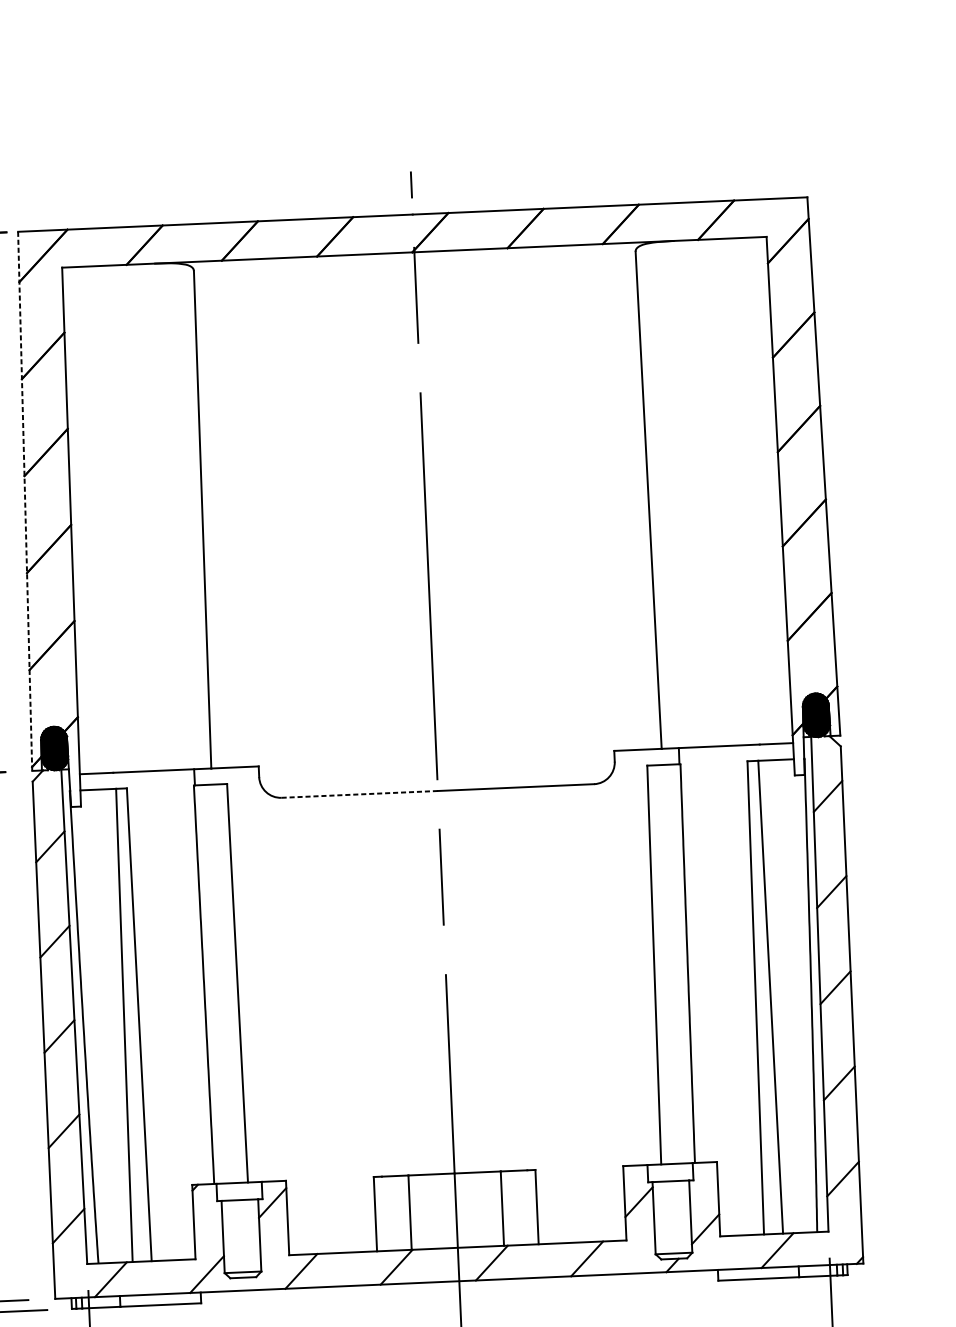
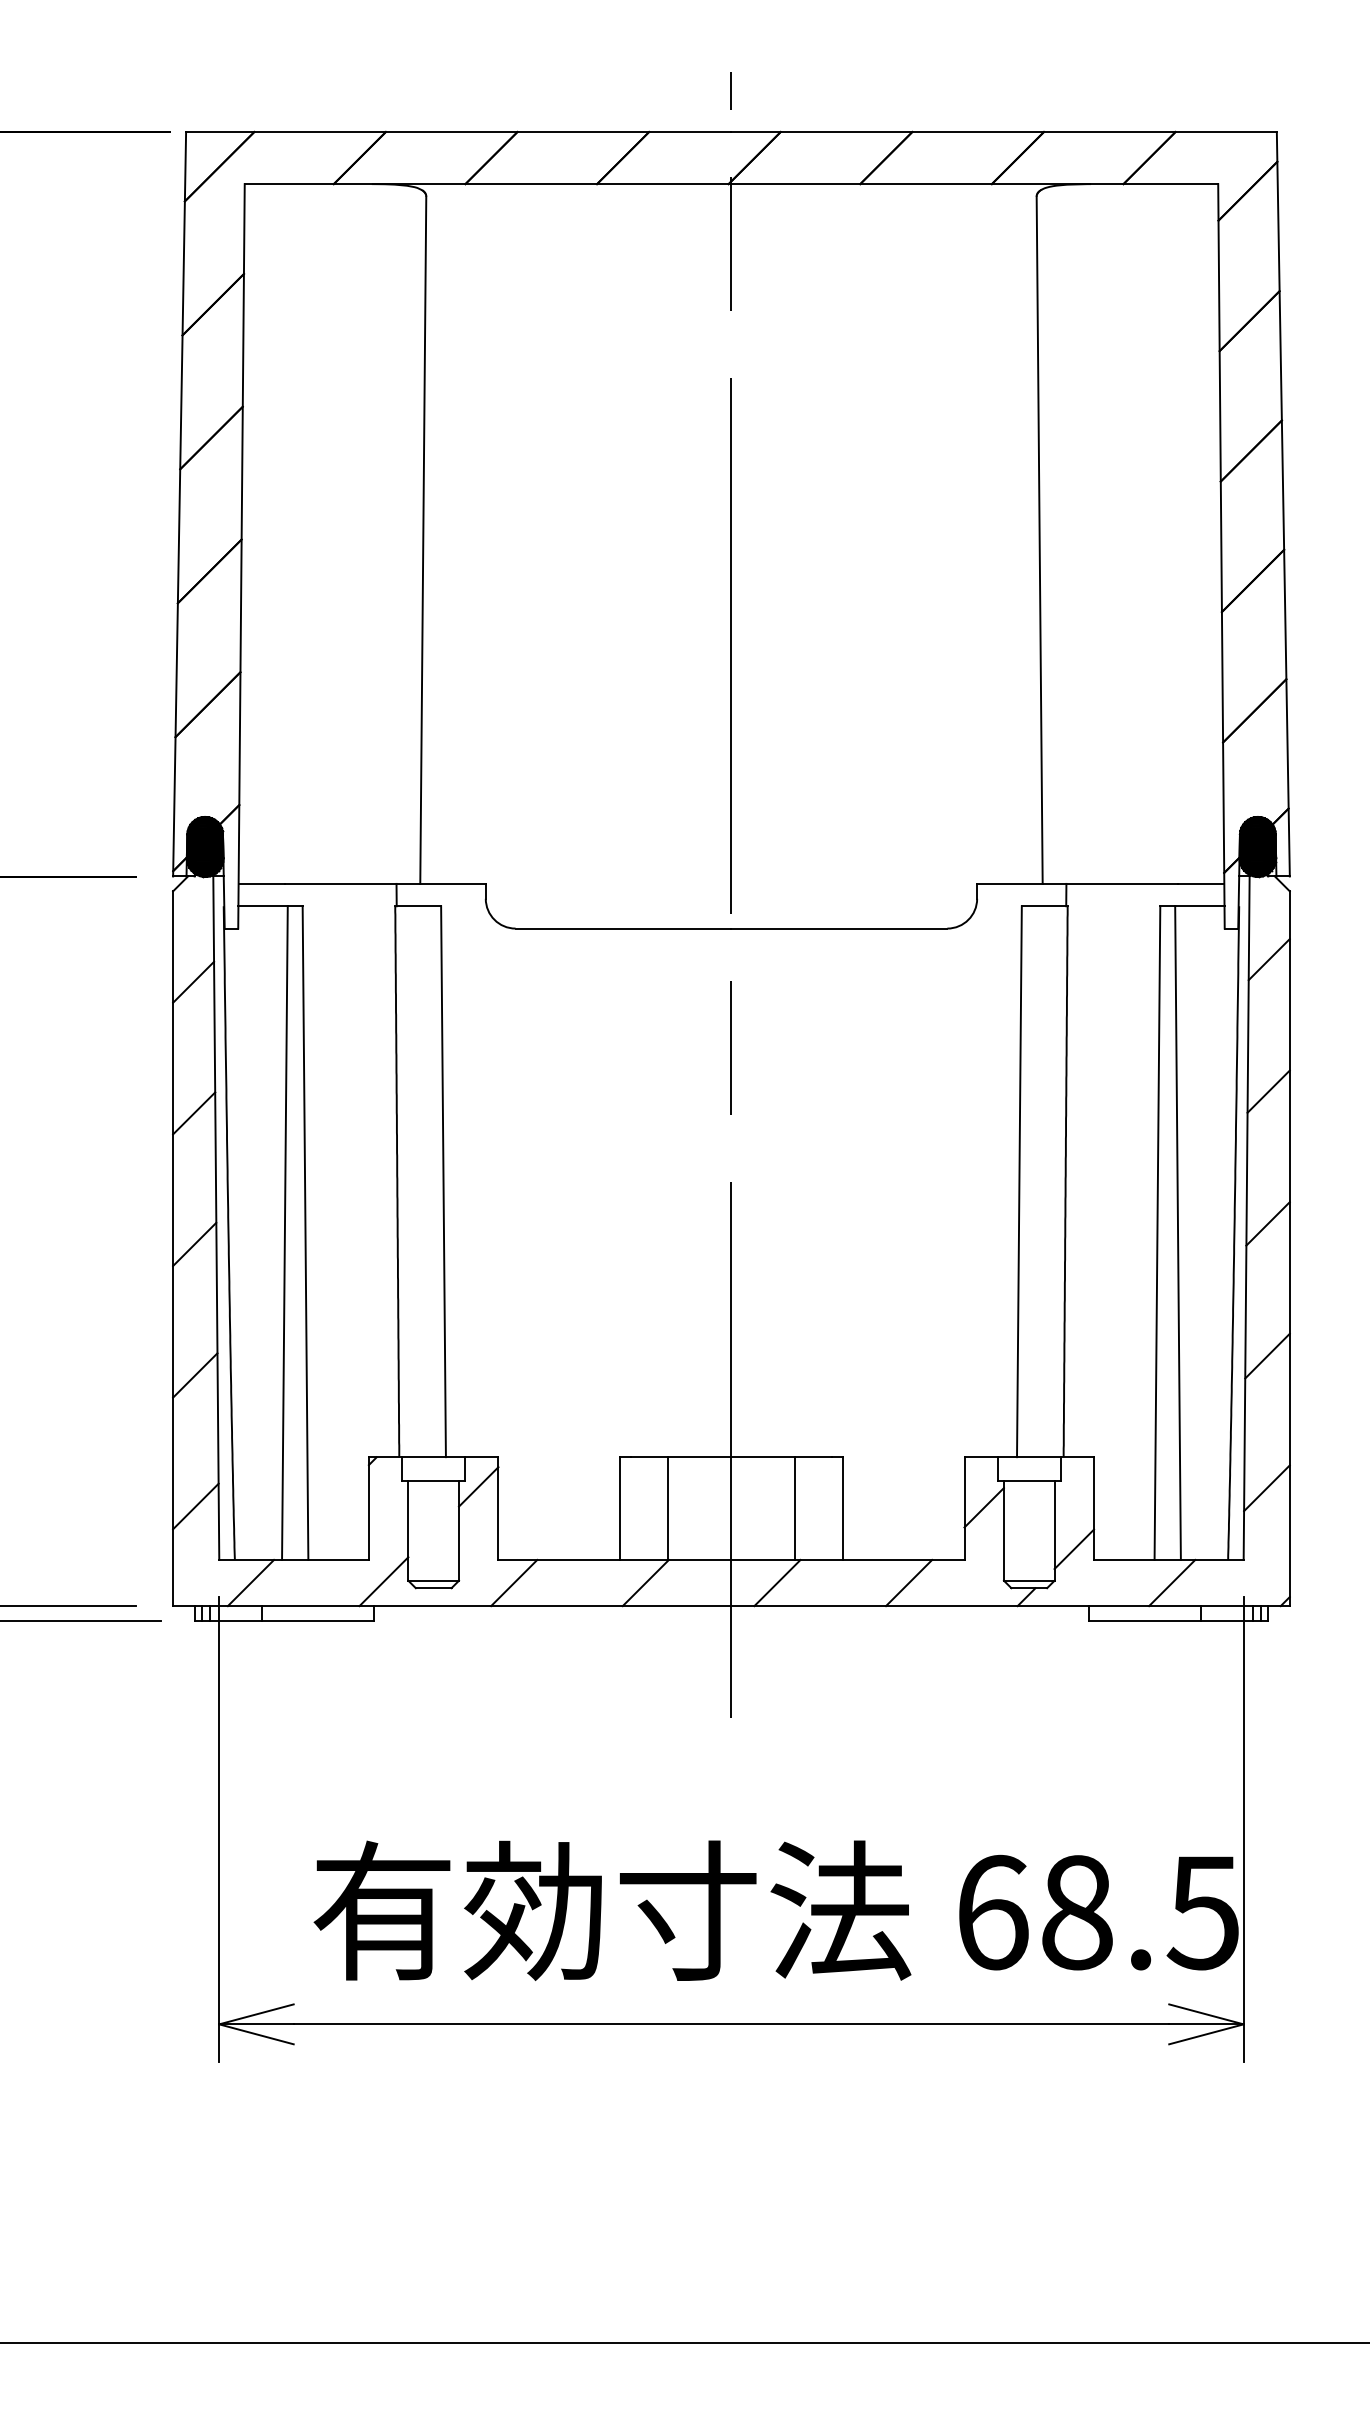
line: (25, 501) -> (179, 504), dashed -> solid
line: (359, 794) -> (623, 928), dashed -> solid

